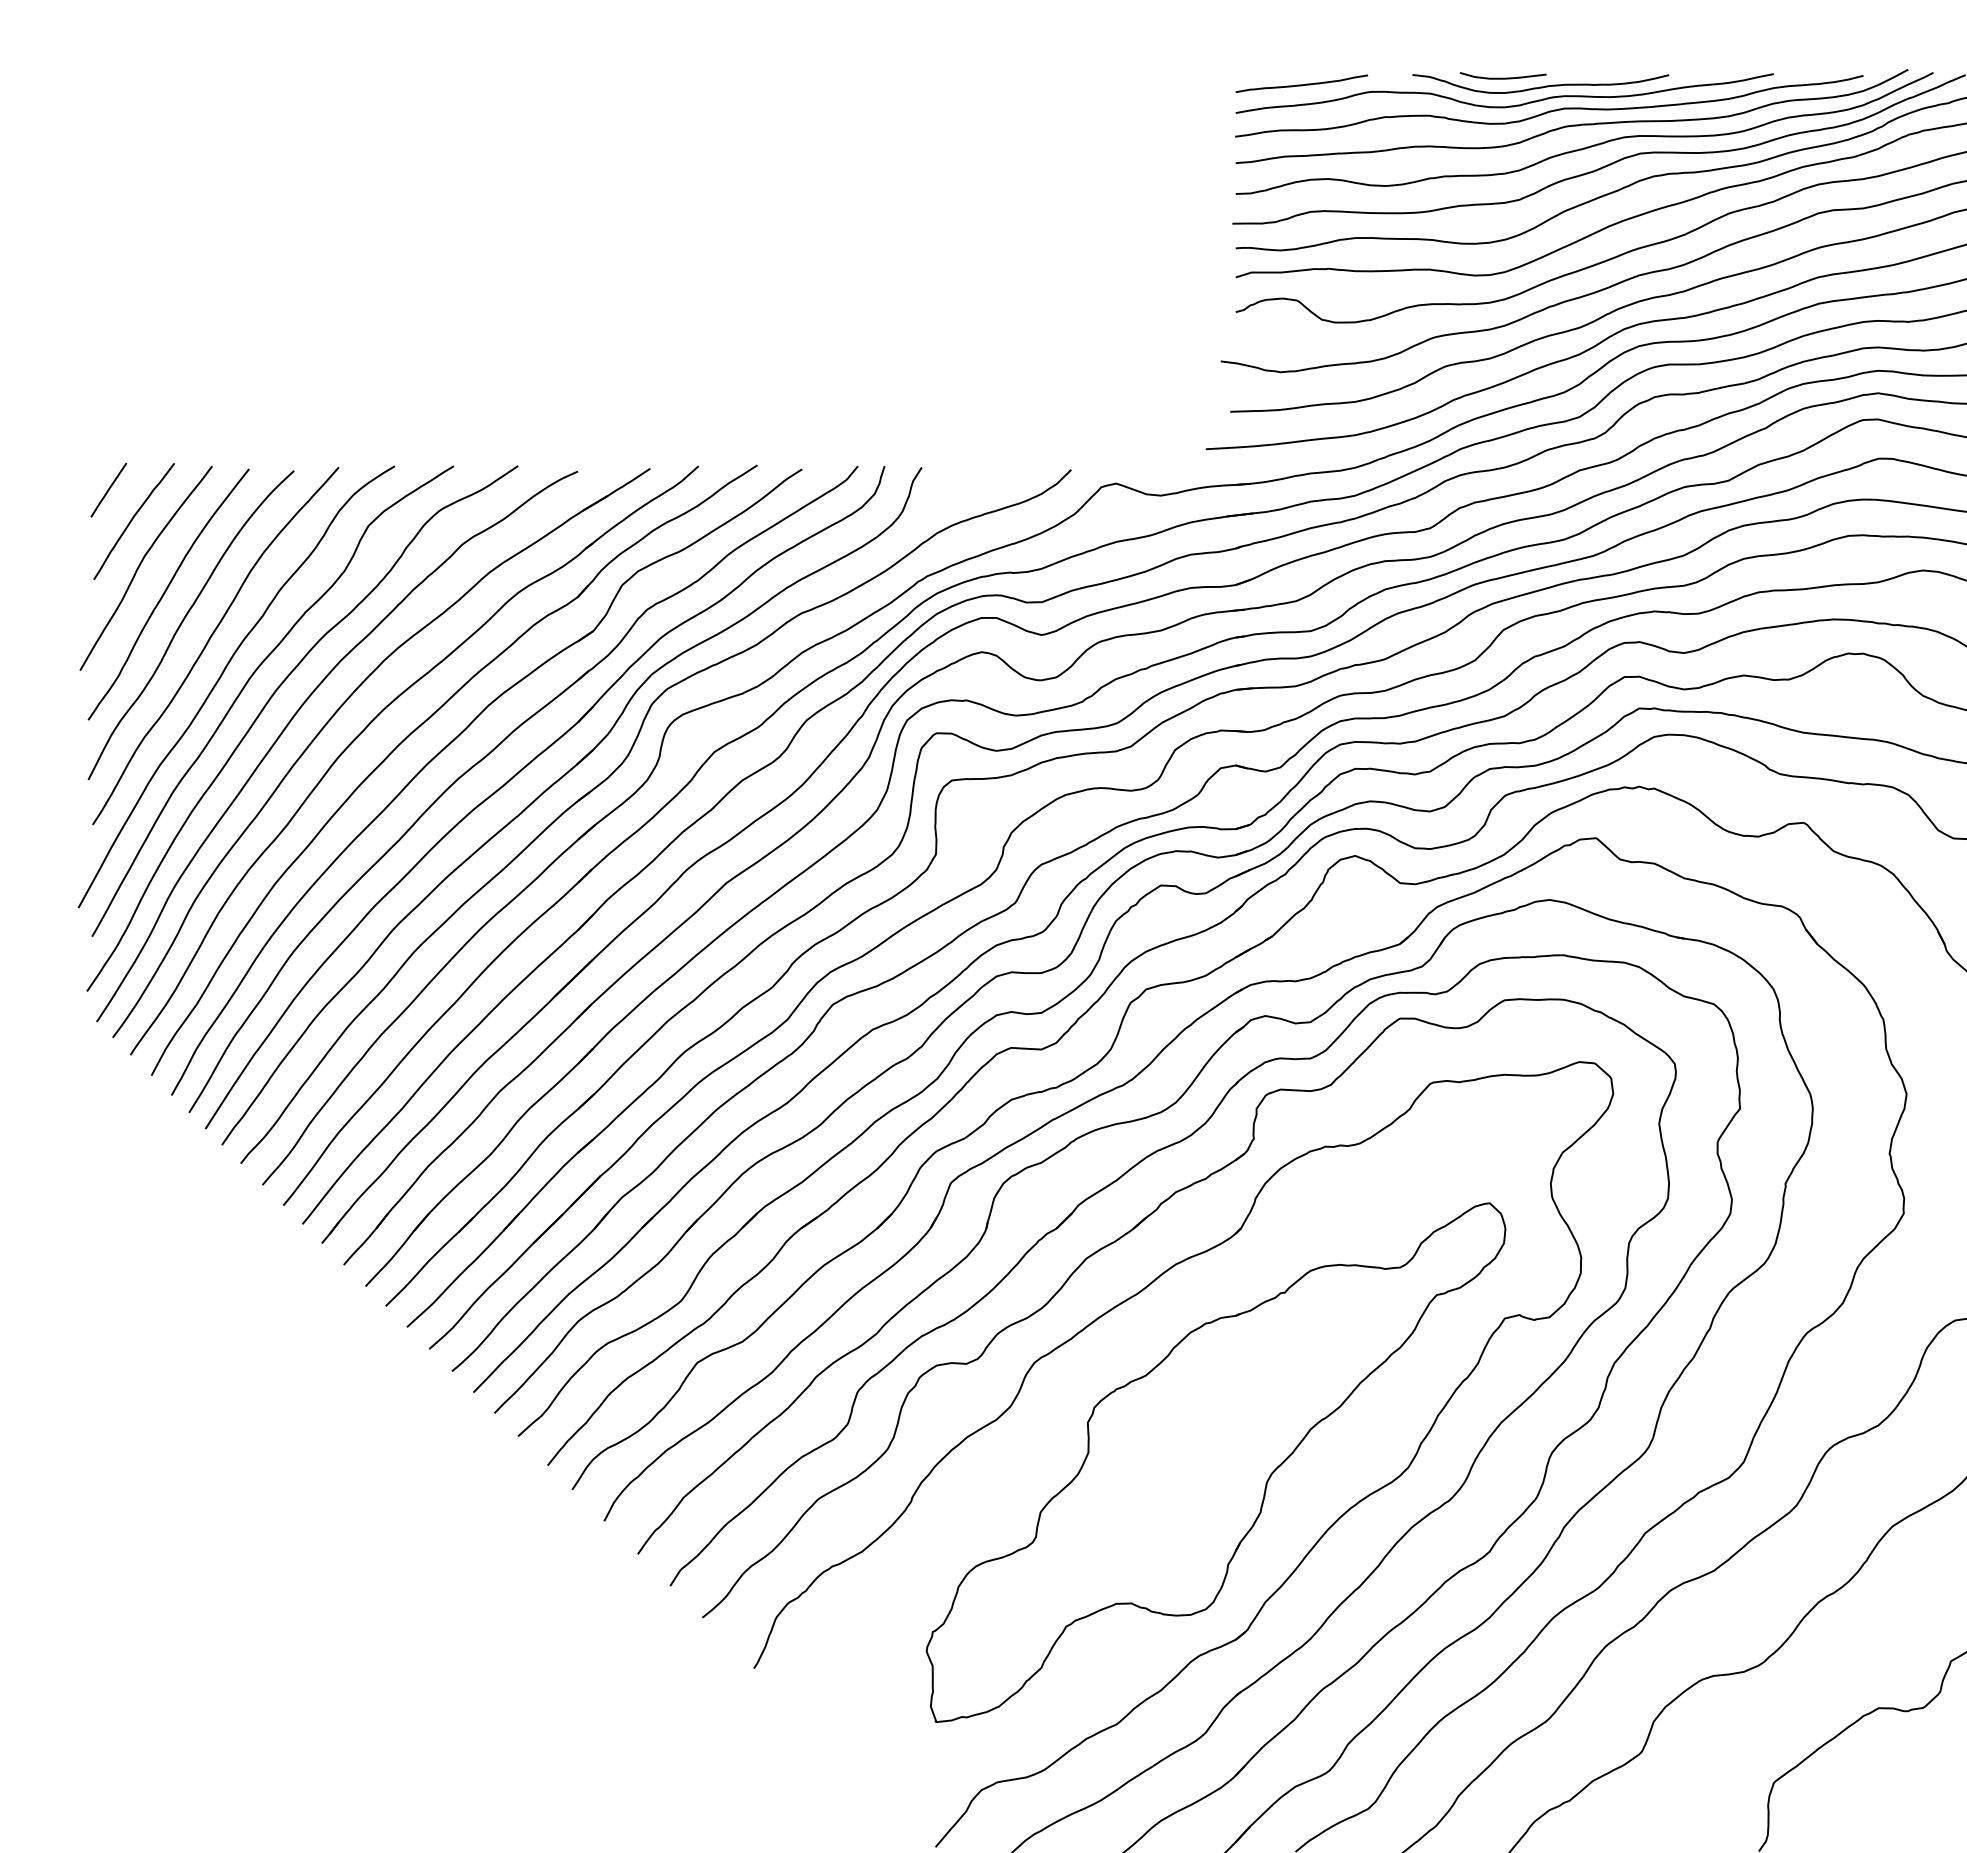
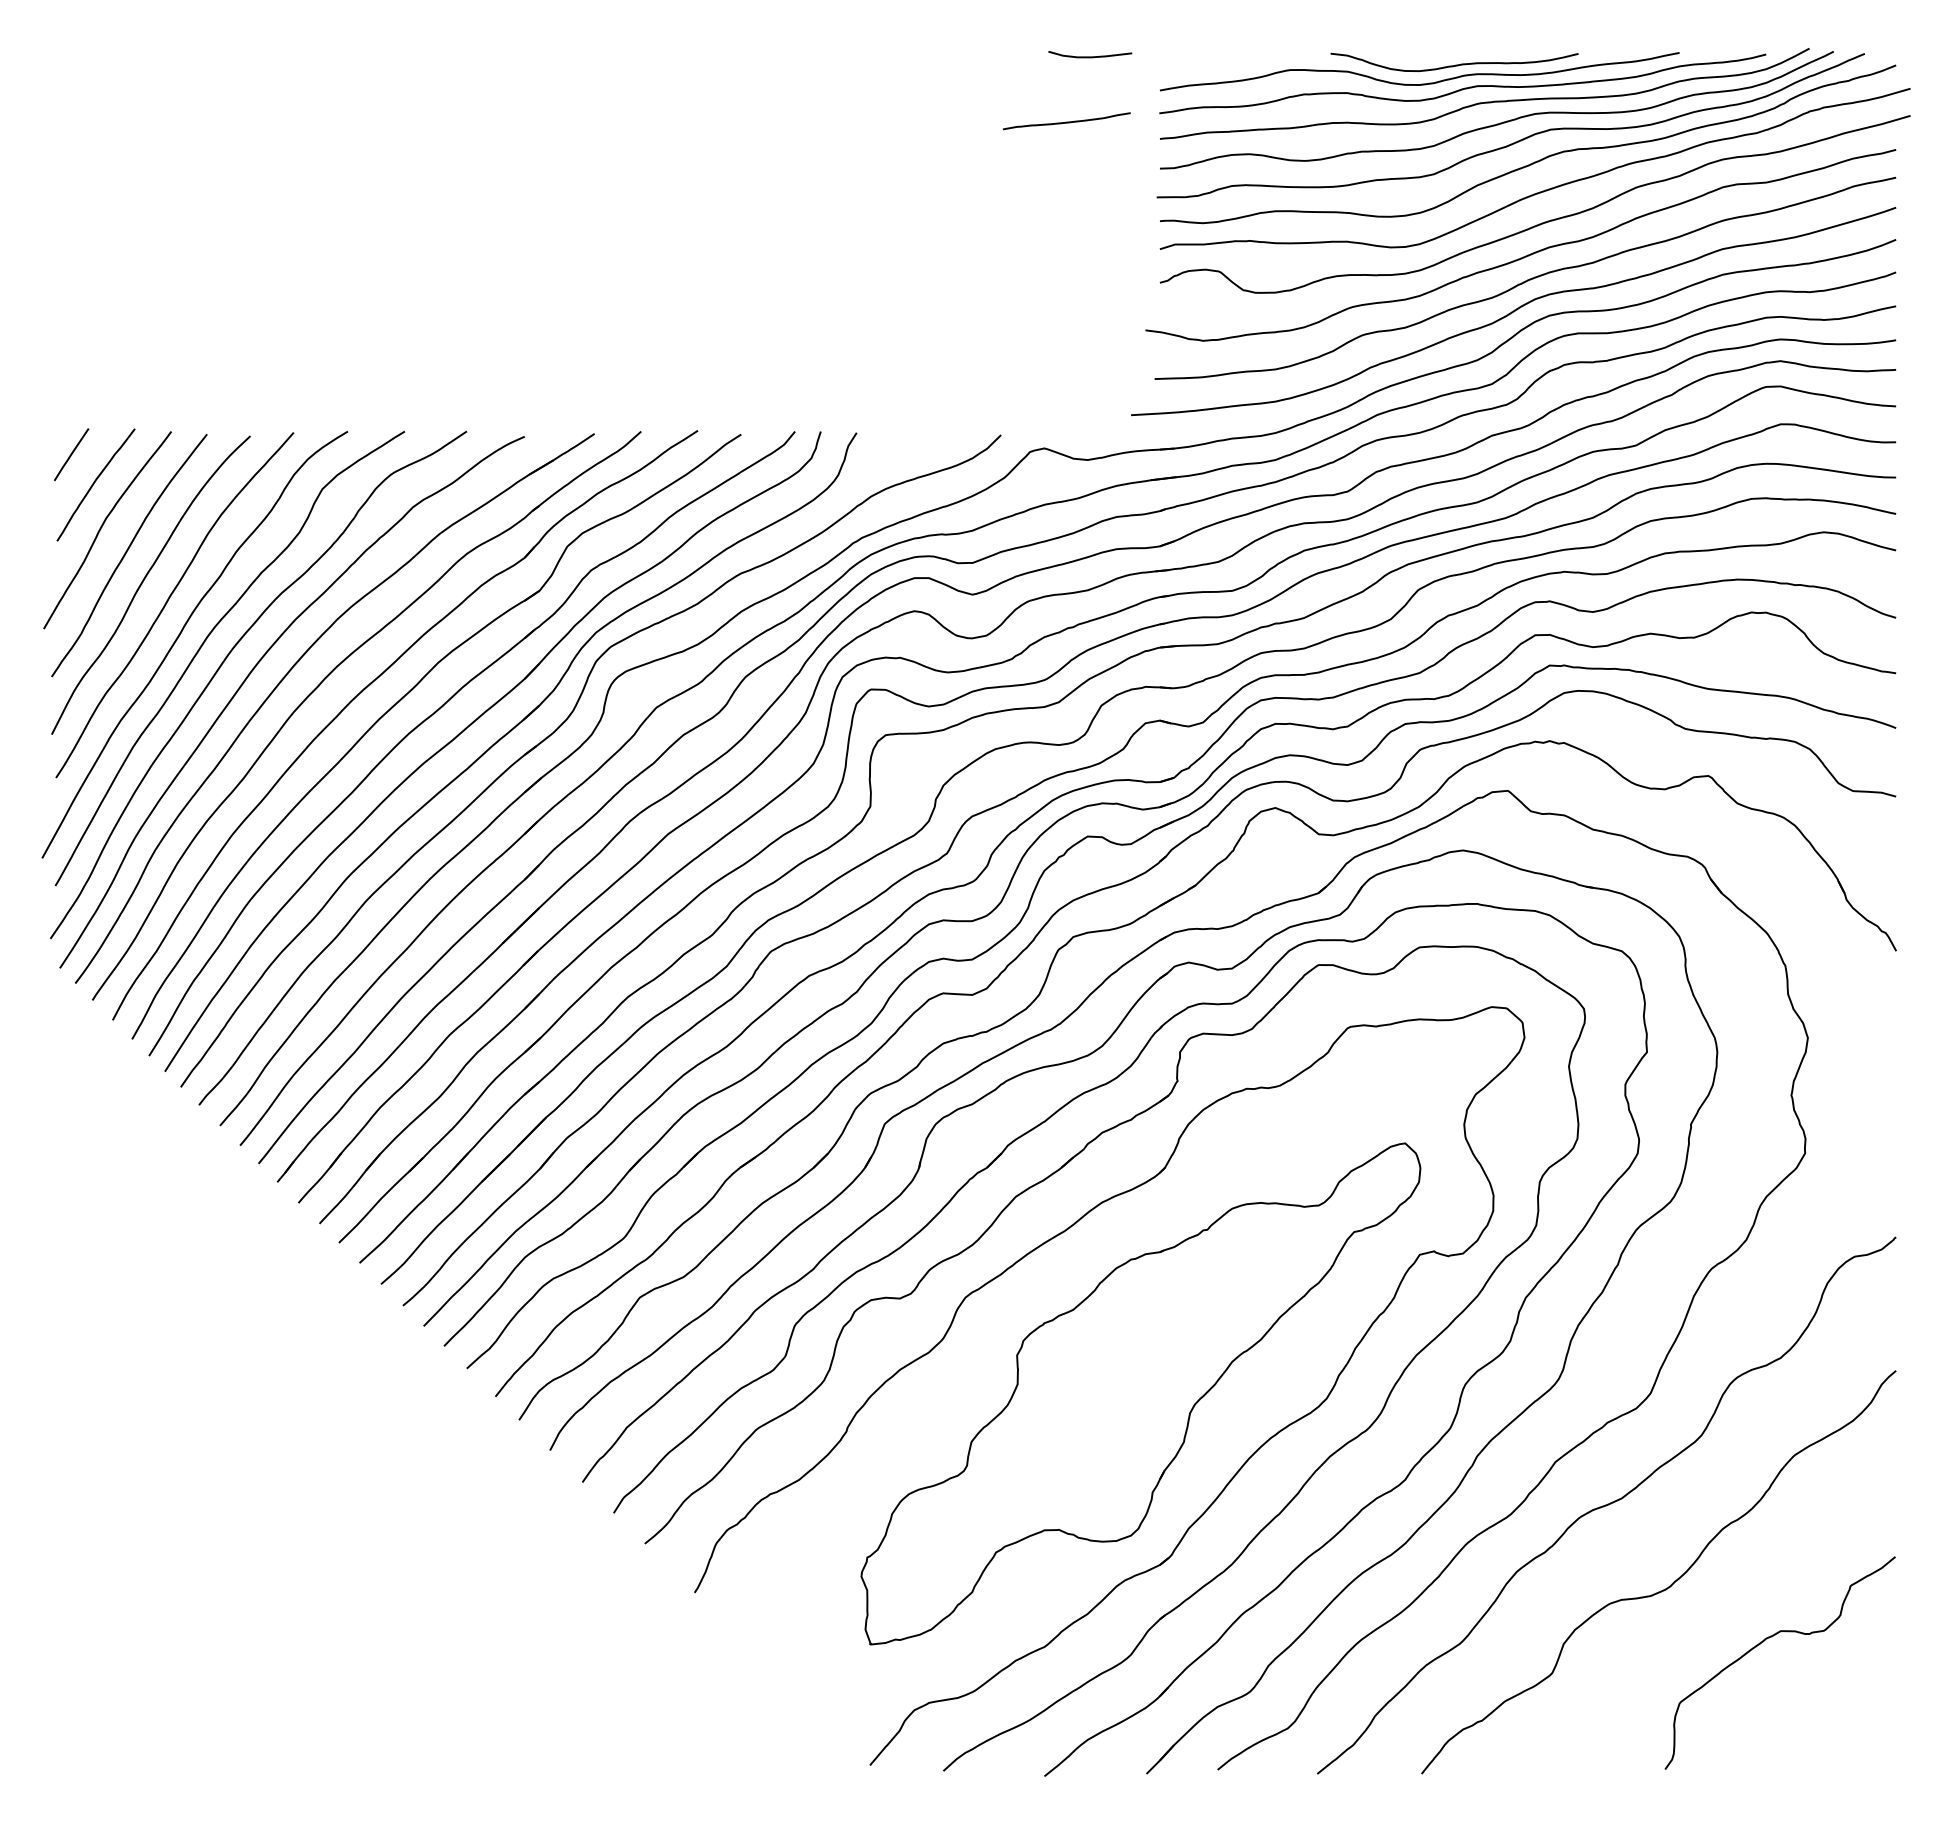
curve: (1503, 77) -> (1090, 56), moved
curve: (1301, 84) -> (1066, 121), moved

